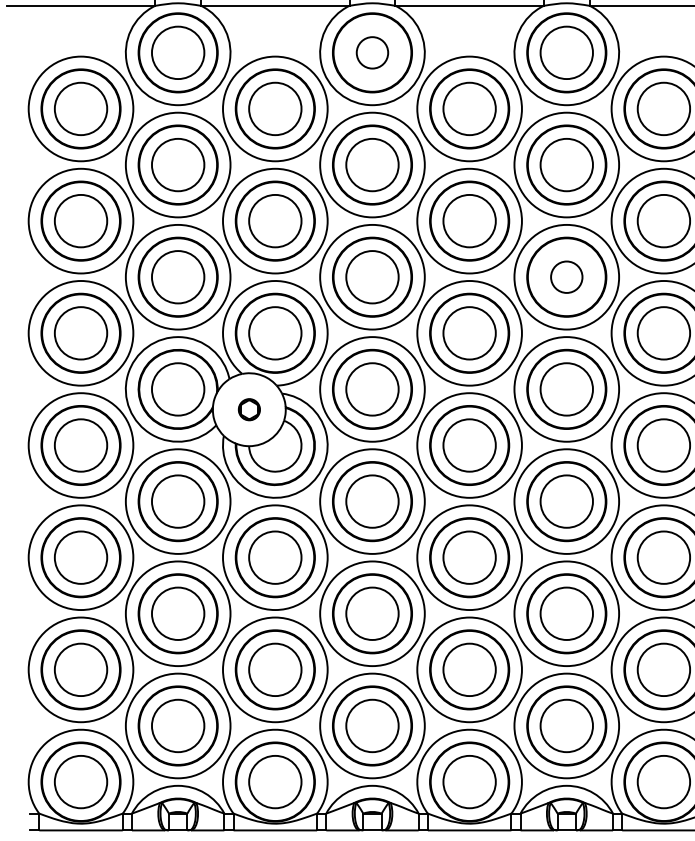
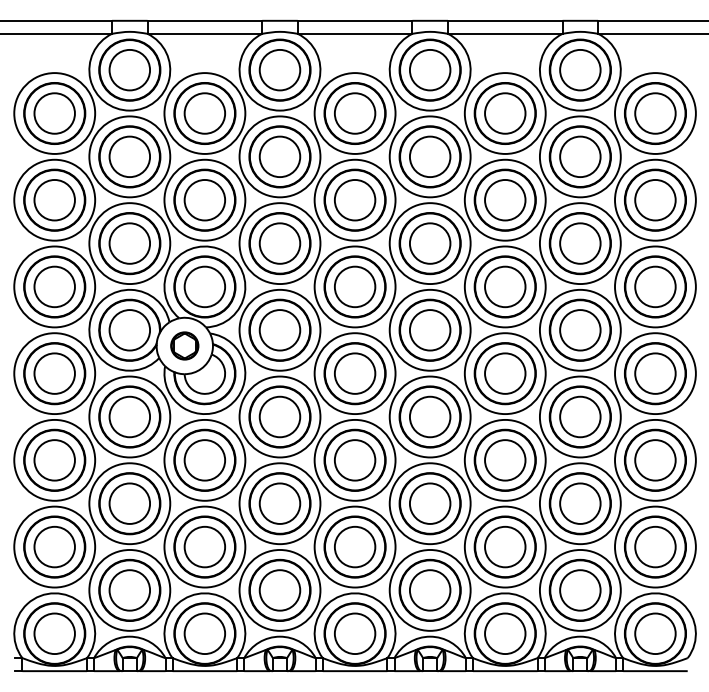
circle: (371, 51) -> (279, 69), size x1.67
circle: (565, 277) -> (429, 243), size x1.67
part: (248, 409) -> (184, 345), size x1.67

